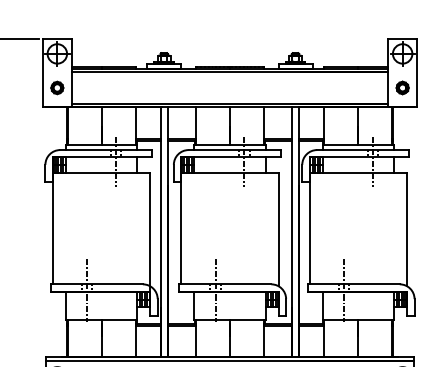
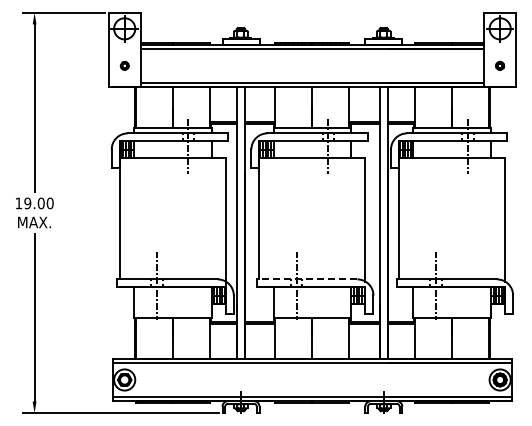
part: (57, 87) -> (124, 65), size x0.6
part: (402, 87) -> (499, 65), size x0.6
line: (224, 284) -> (306, 279), solid -> dashed

